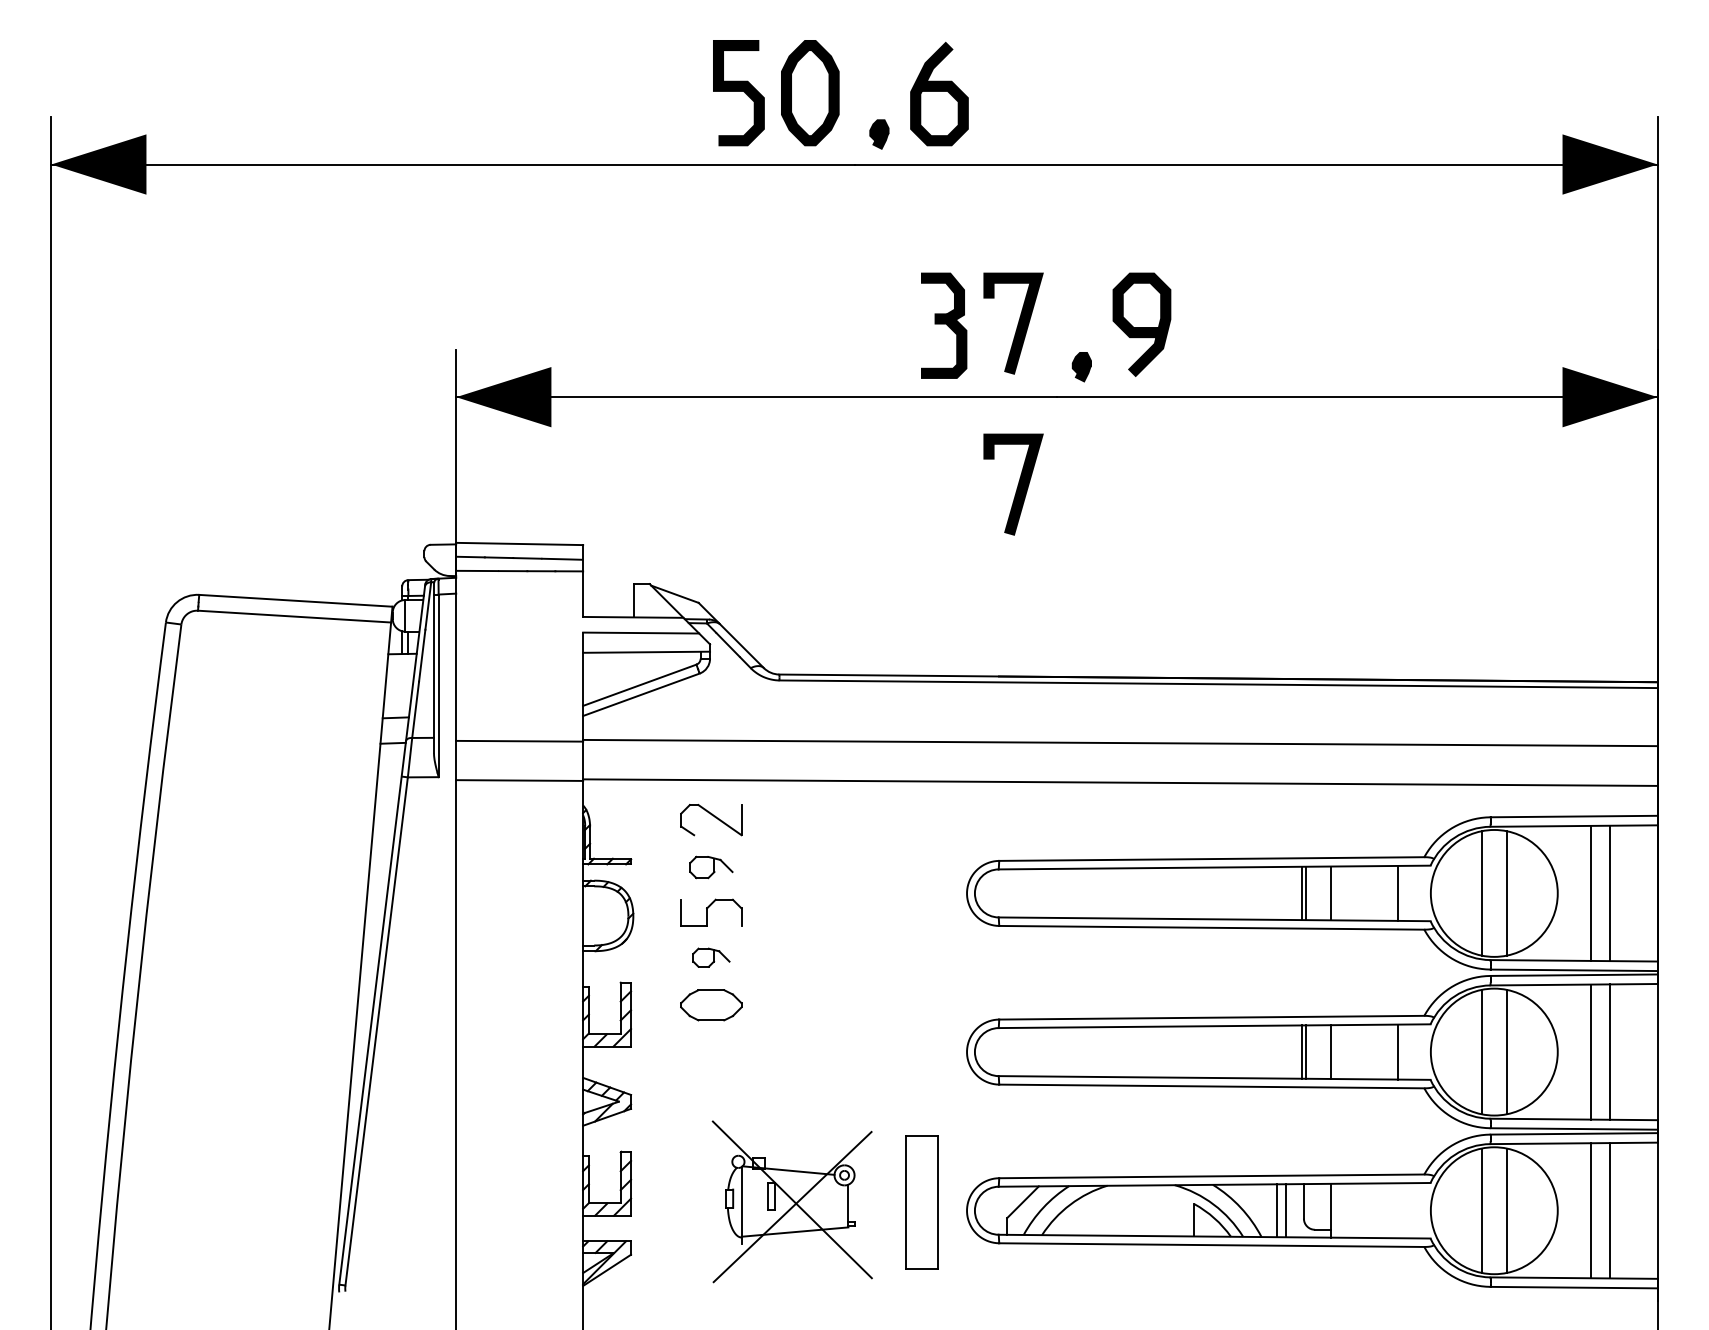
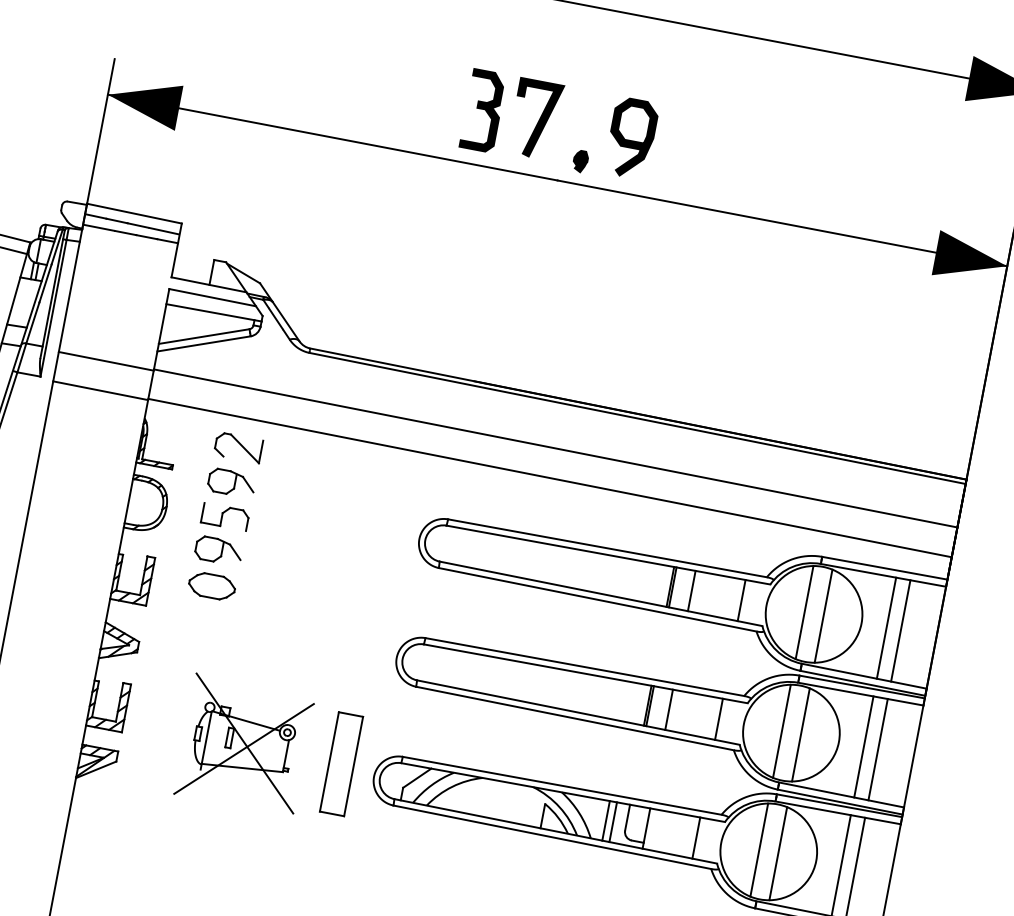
line: (1017, 484) -> (515, 240), removed
part: (711, 867) -> (231, 483), size x1.43
part: (711, 957) -> (218, 550), size x1.67
line: (1397, 1210) -> (696, 837), added

